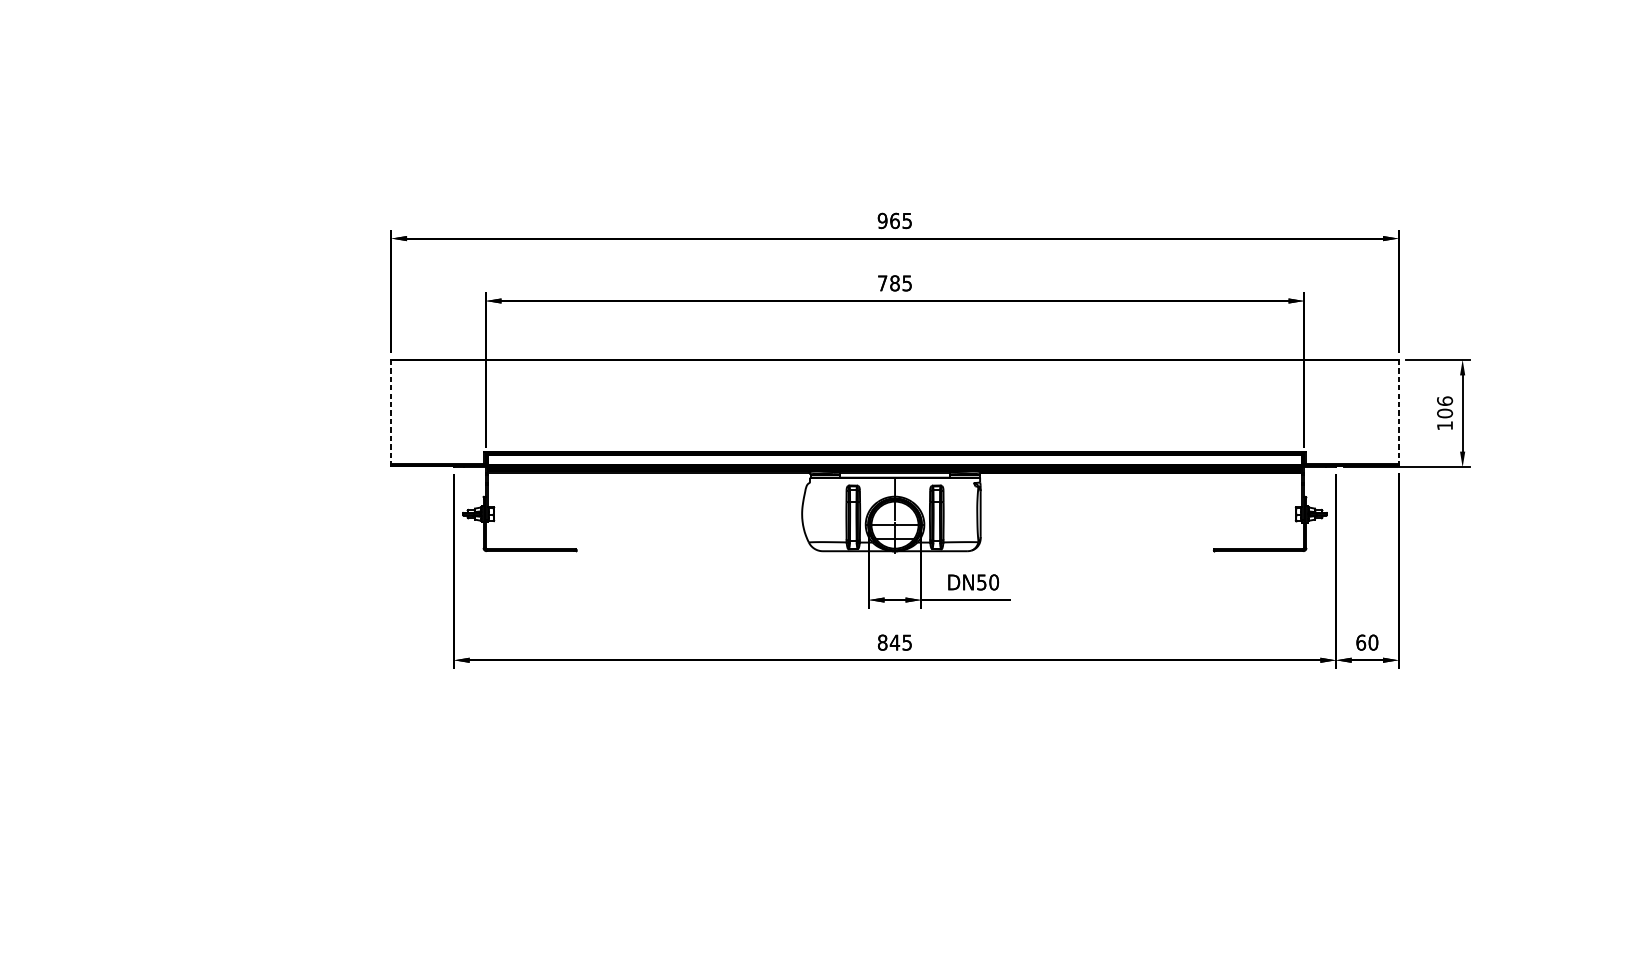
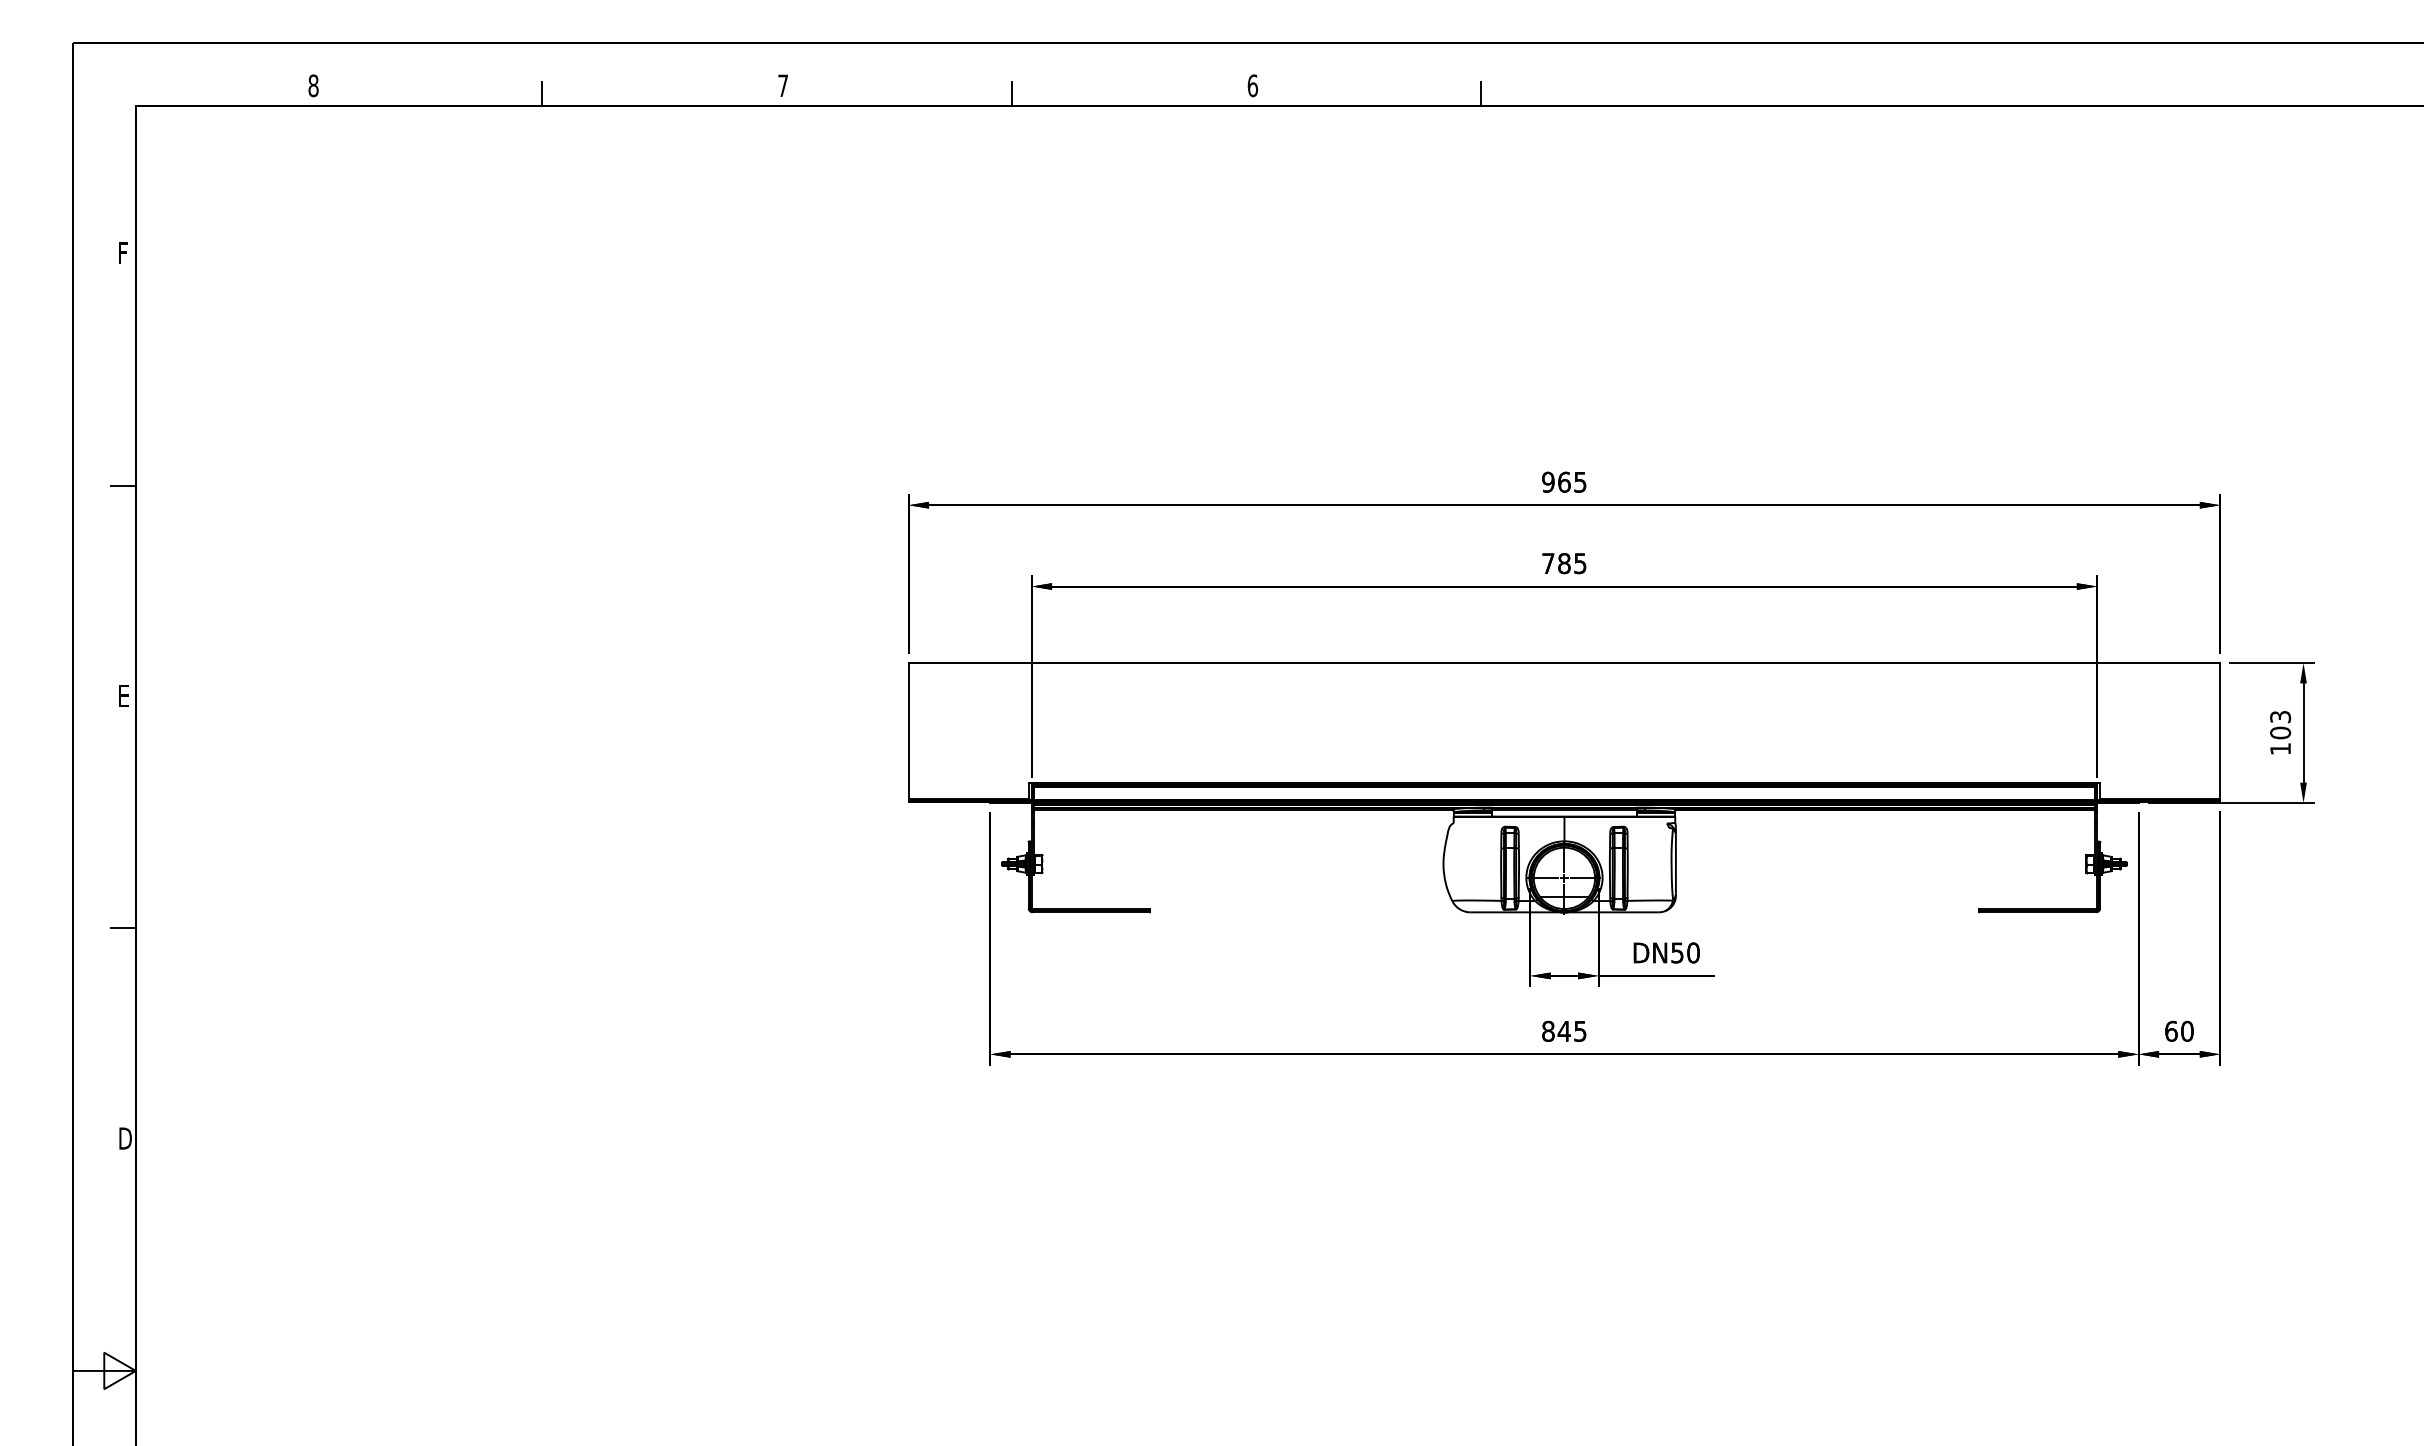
text: (1444, 400) -> (2280, 716), 106 -> 103
line: (391, 411) -> (908, 730), dashed -> solid
line: (1398, 412) -> (2220, 731), dashed -> solid

